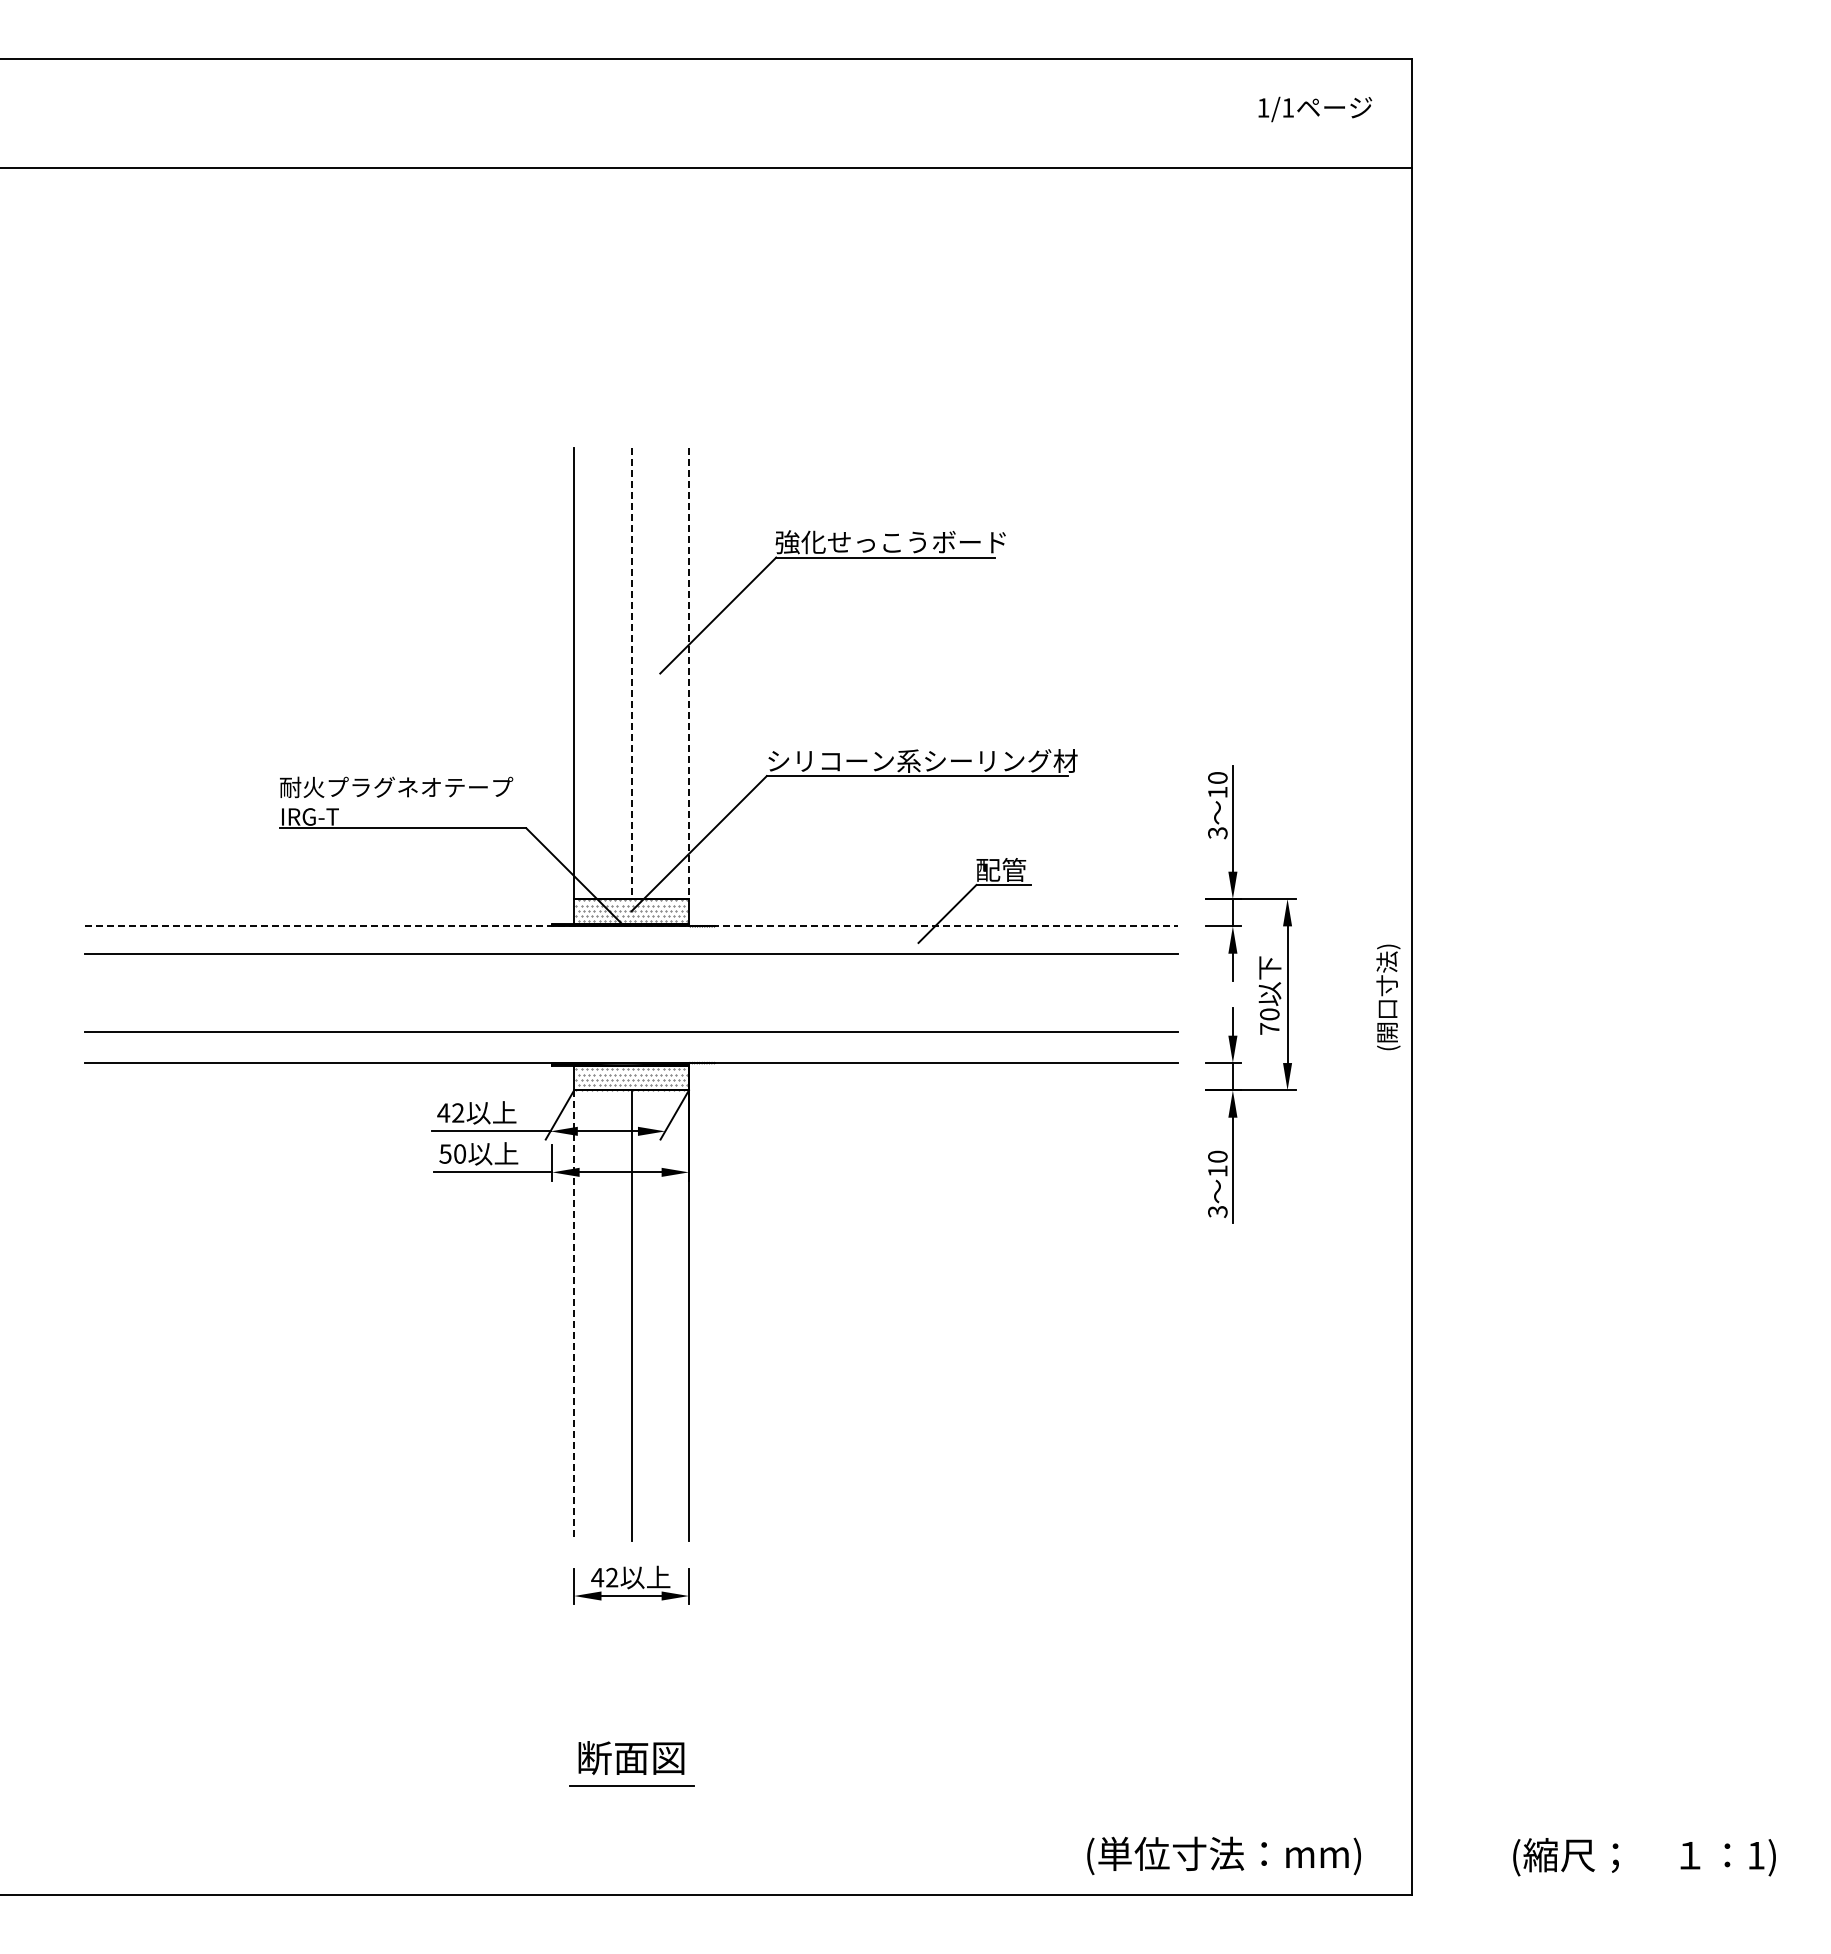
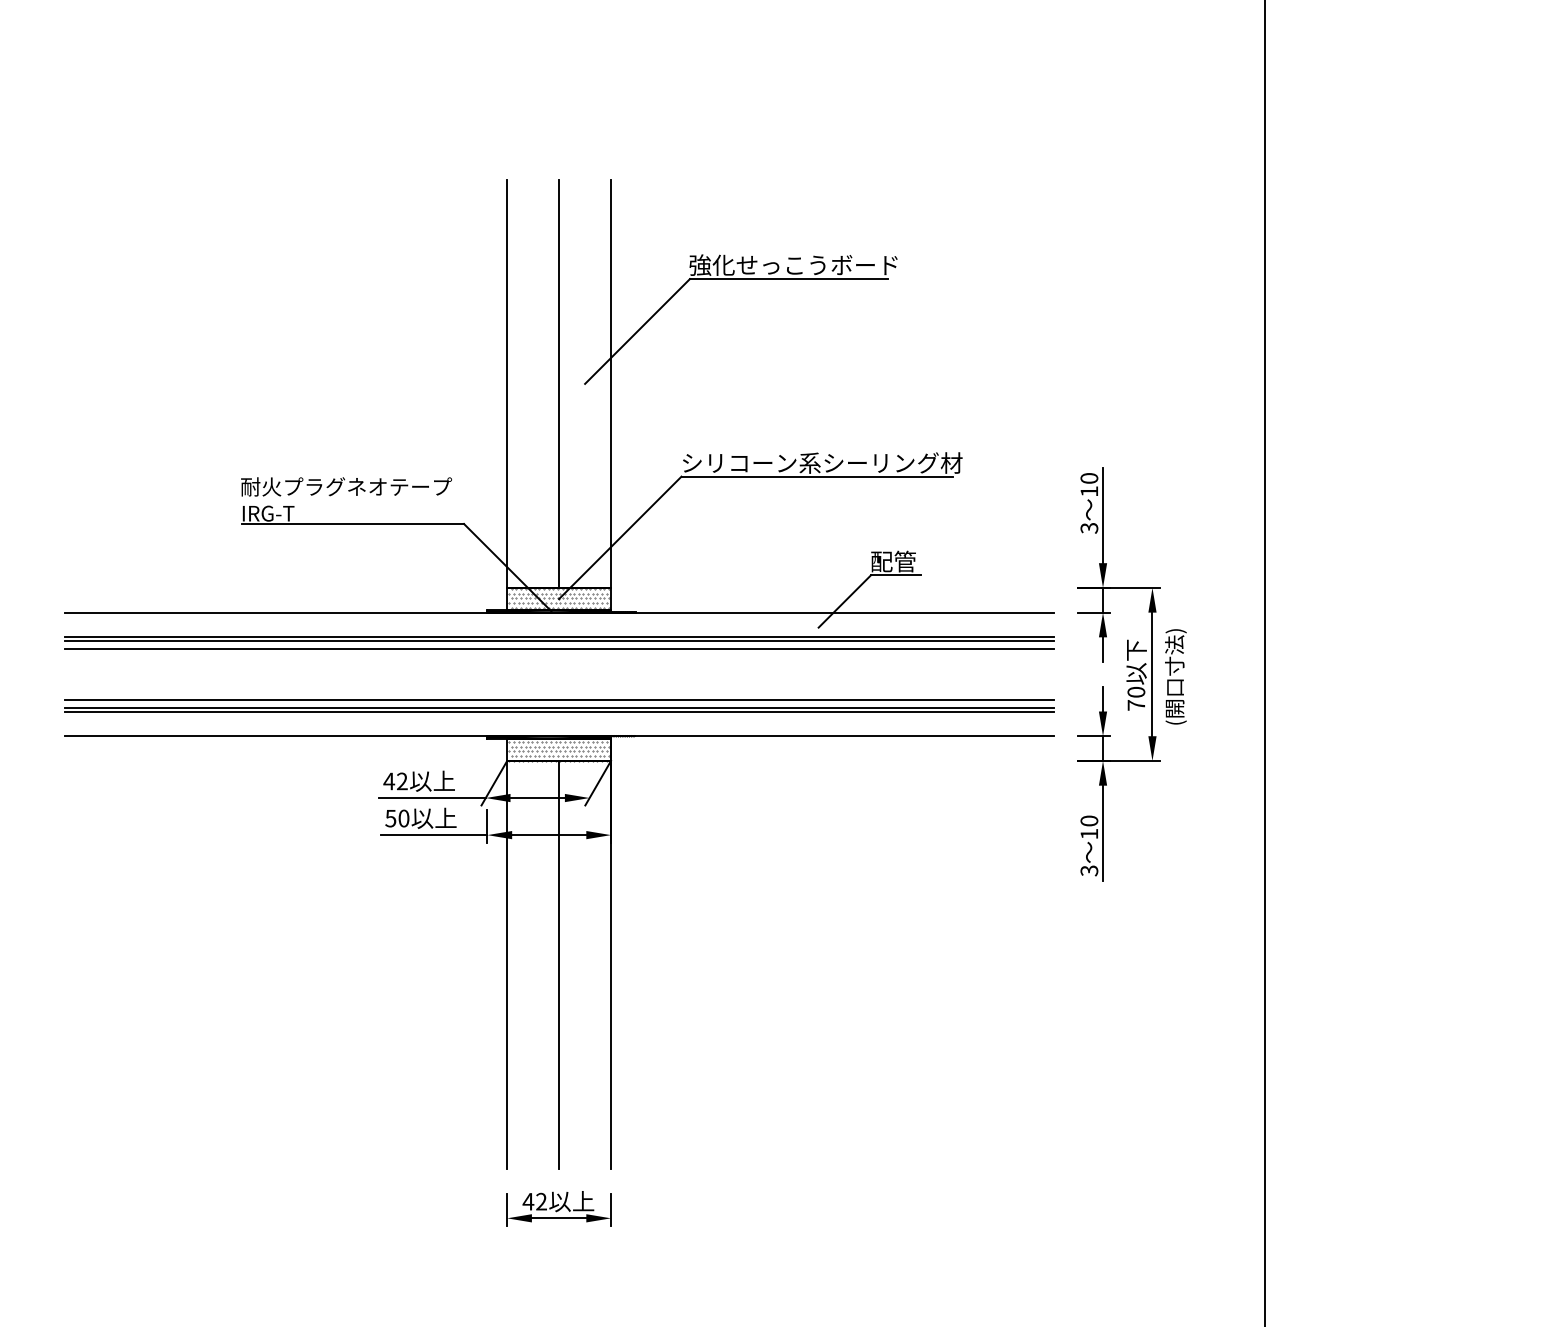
line: (631, 674) -> (559, 384), dashed -> solid
line: (688, 674) -> (610, 384), dashed -> solid
line: (631, 926) -> (559, 612), dashed -> solid
line: (631, 957) -> (559, 640), added
line: (631, 966) -> (559, 648), added
text: (1388, 997) -> (1175, 676), moved
line: (631, 1022) -> (559, 699), added
line: (631, 1035) -> (559, 711), added
line: (574, 1316) -> (507, 965), dashed -> solid

